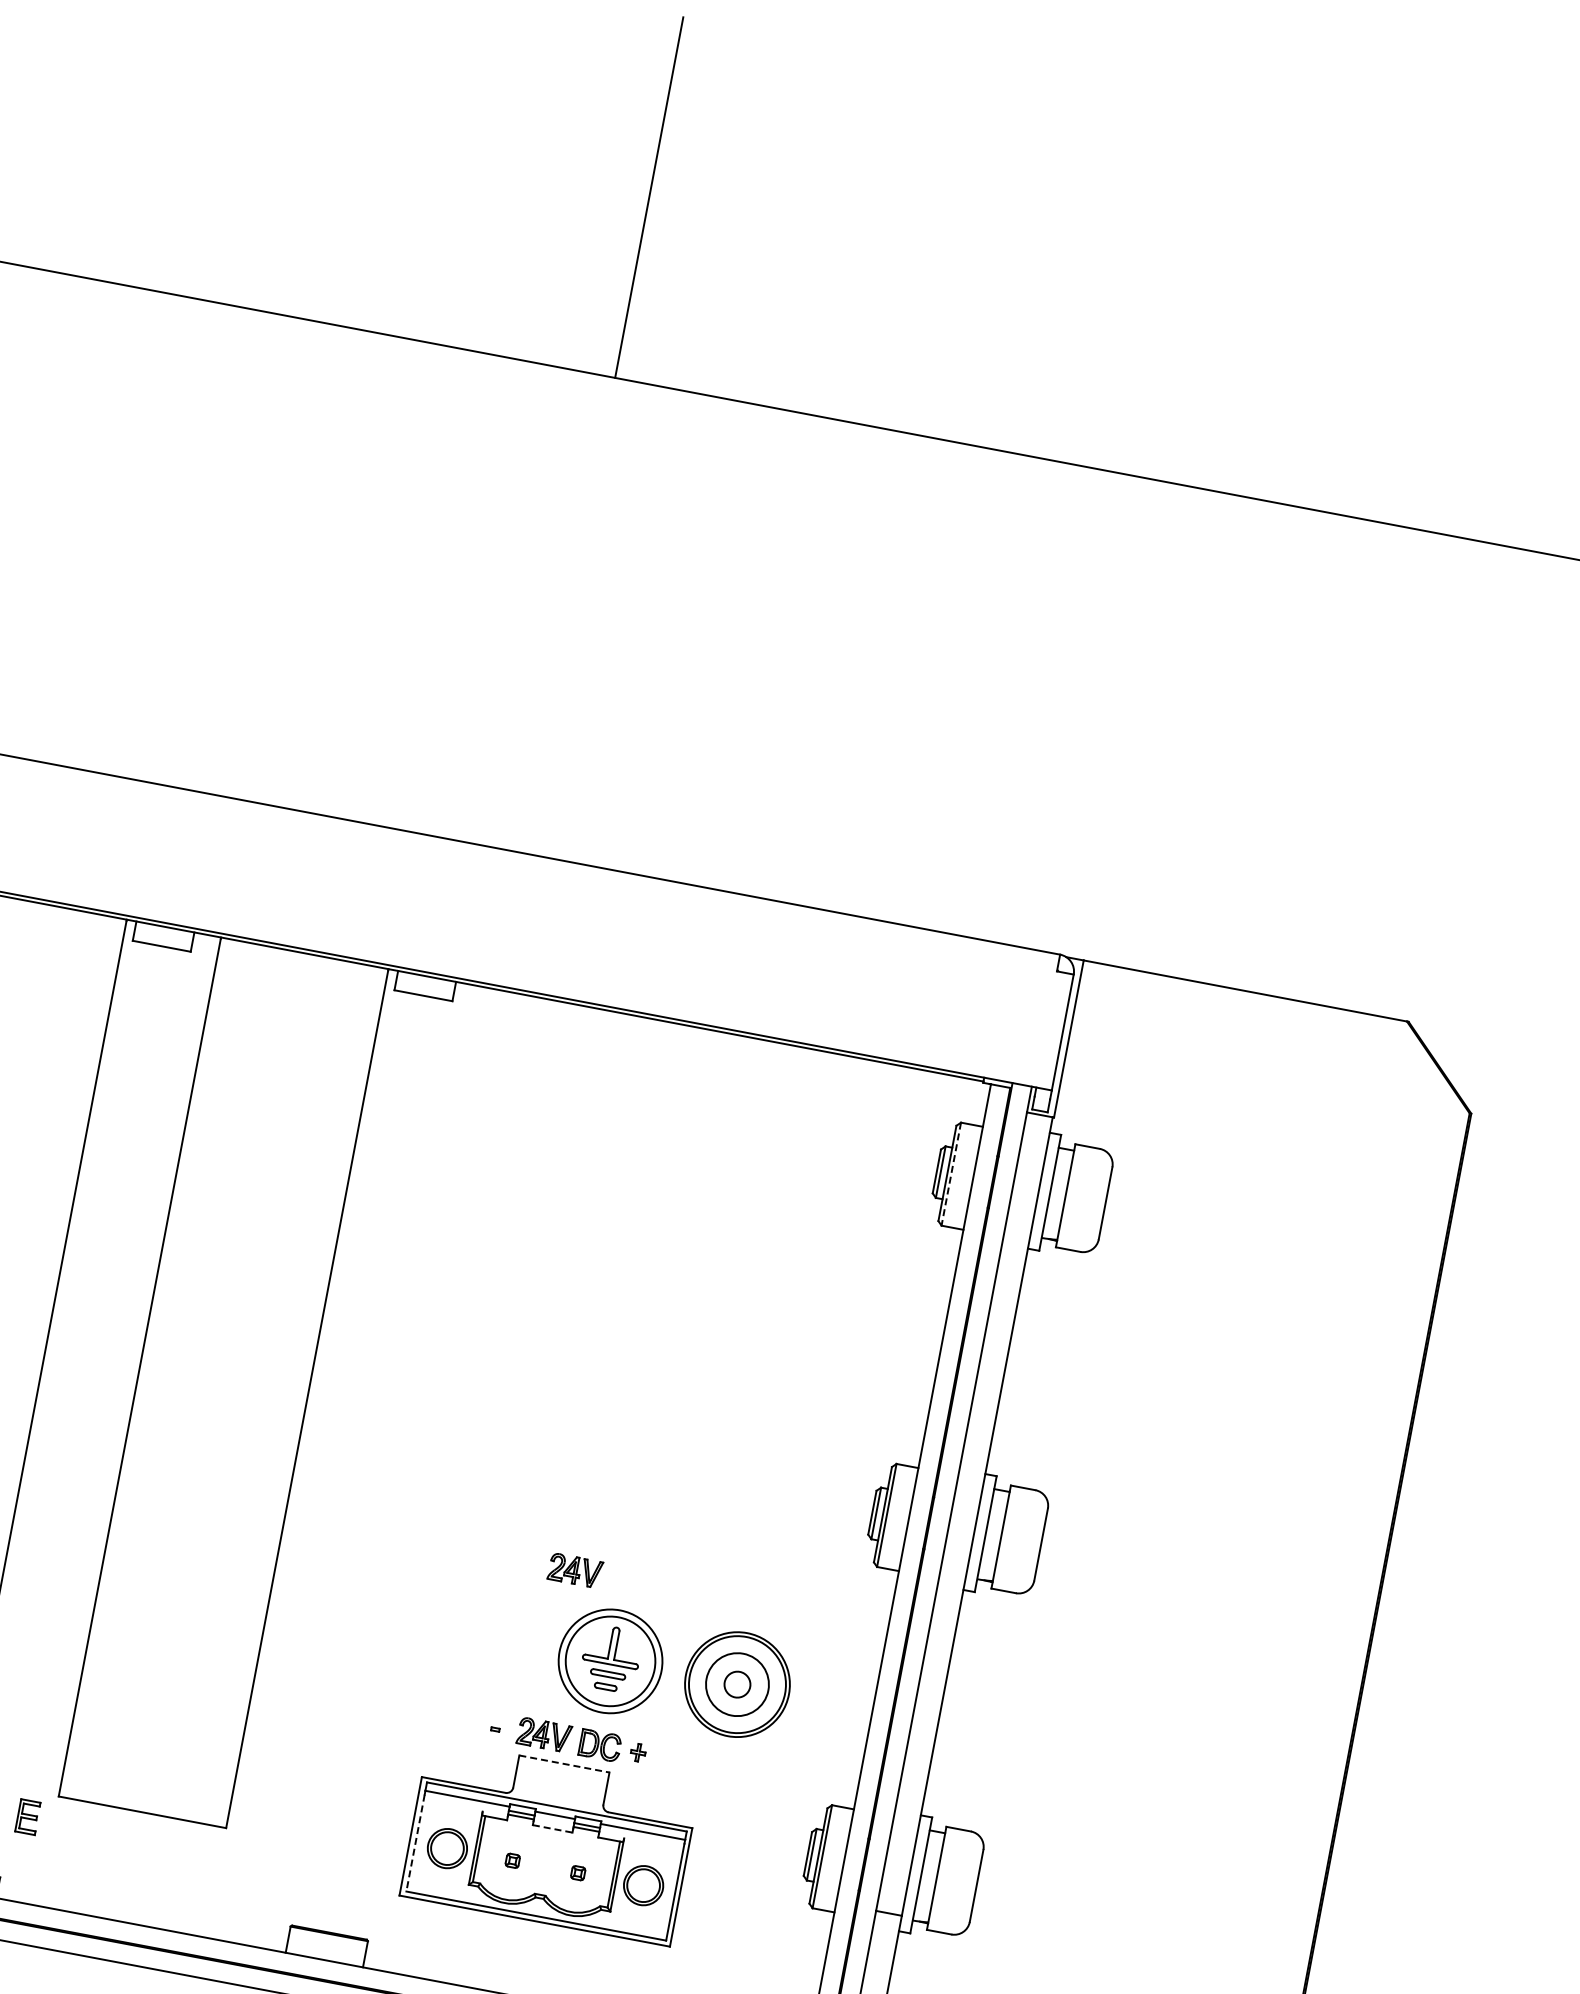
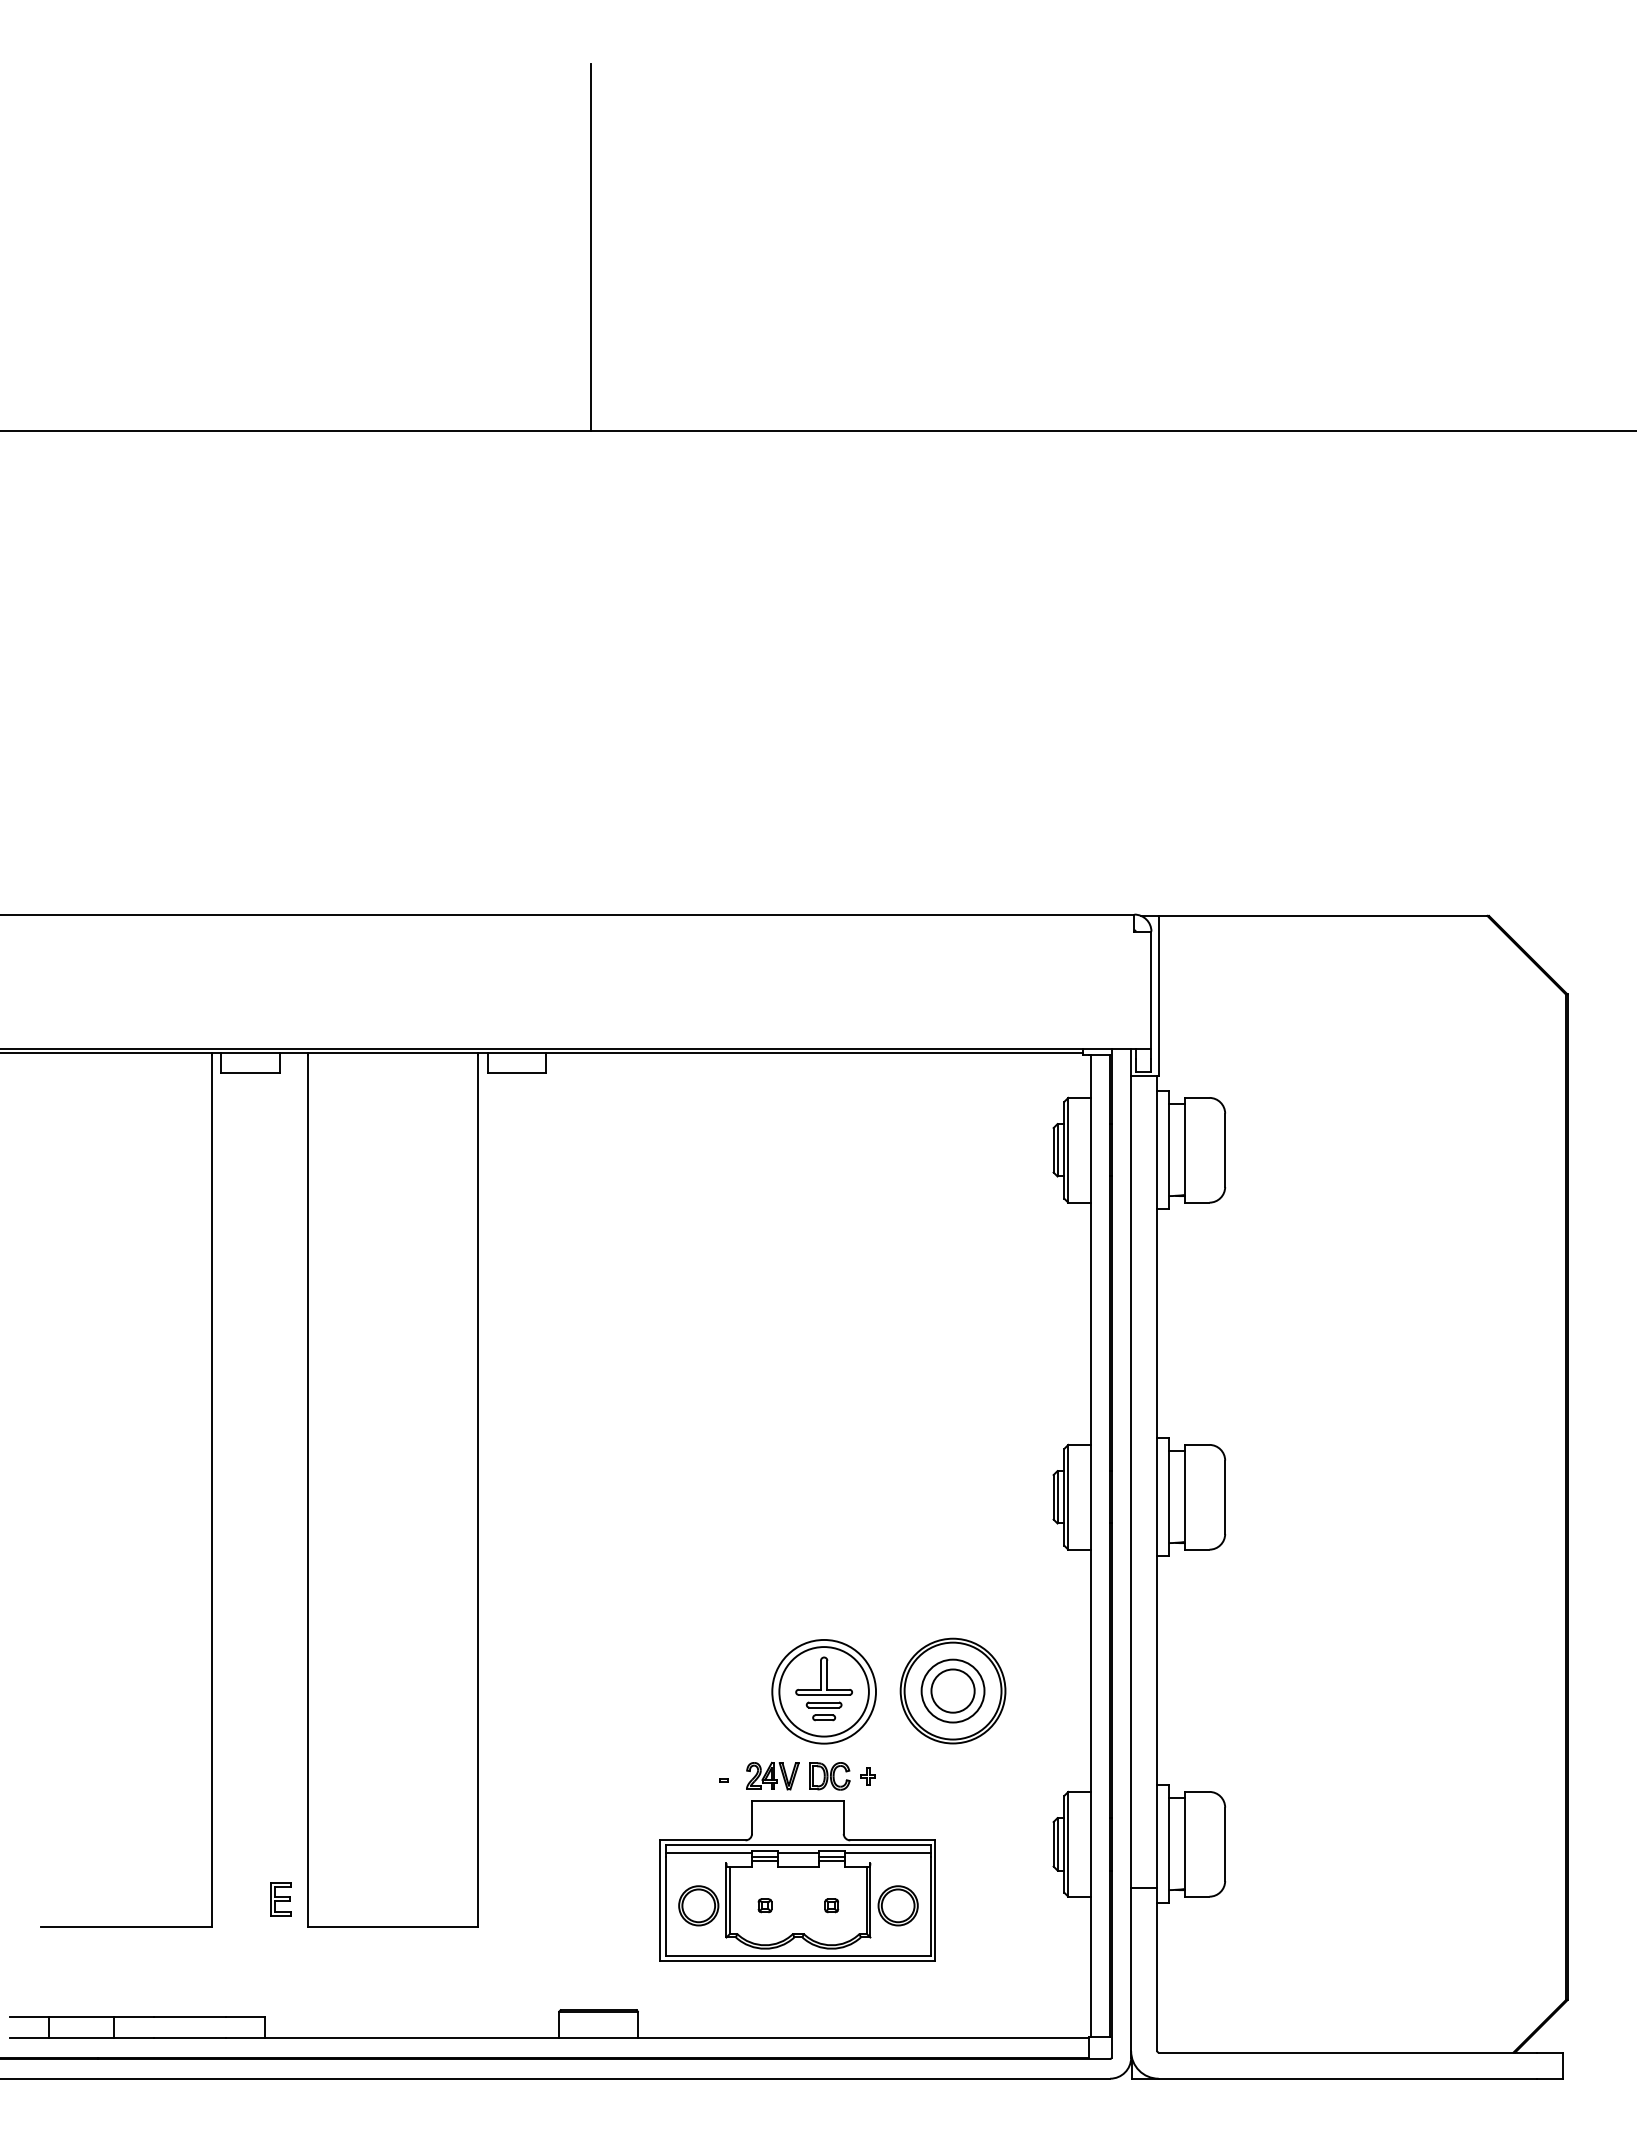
line: (951, 1174) -> (1068, 1150), dashed -> solid
part: (575, 1569) -> (772, 1608), removed
circle: (737, 1683) -> (952, 1690), size x1.67
line: (563, 1764) -> (797, 1801), dashed -> solid
part: (27, 1816) -> (280, 1899), moved
line: (552, 1828) -> (798, 1866), dashed -> solid
line: (415, 1843) -> (666, 1906), dashed -> solid

